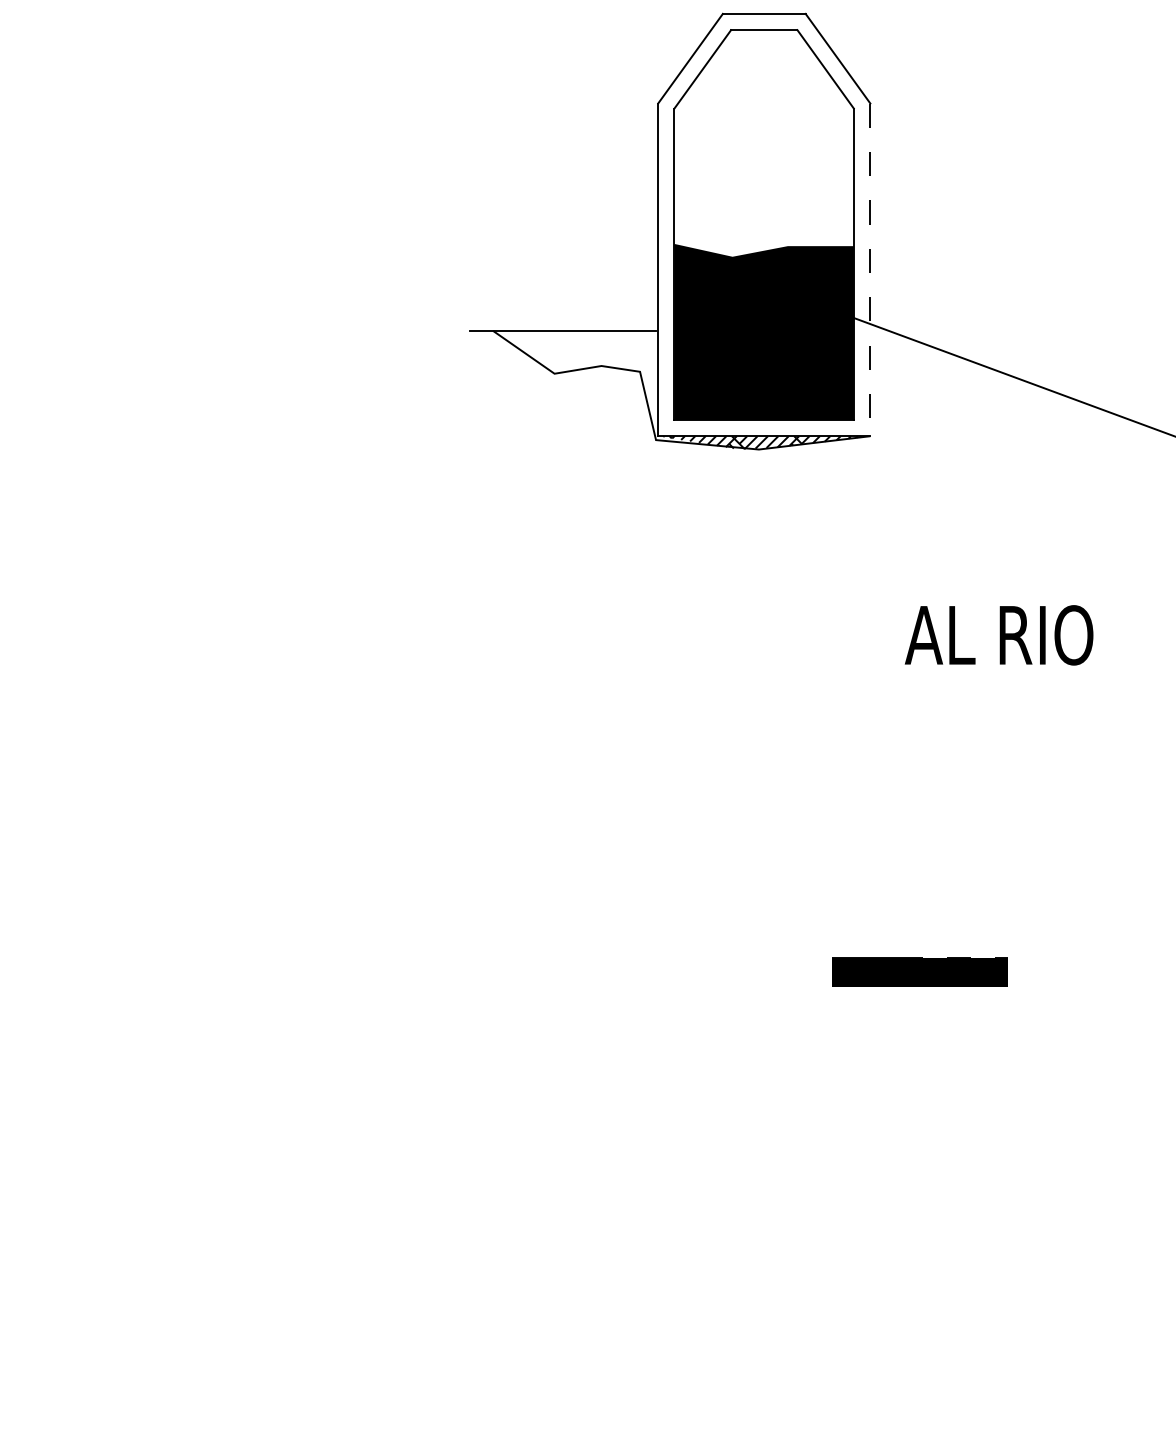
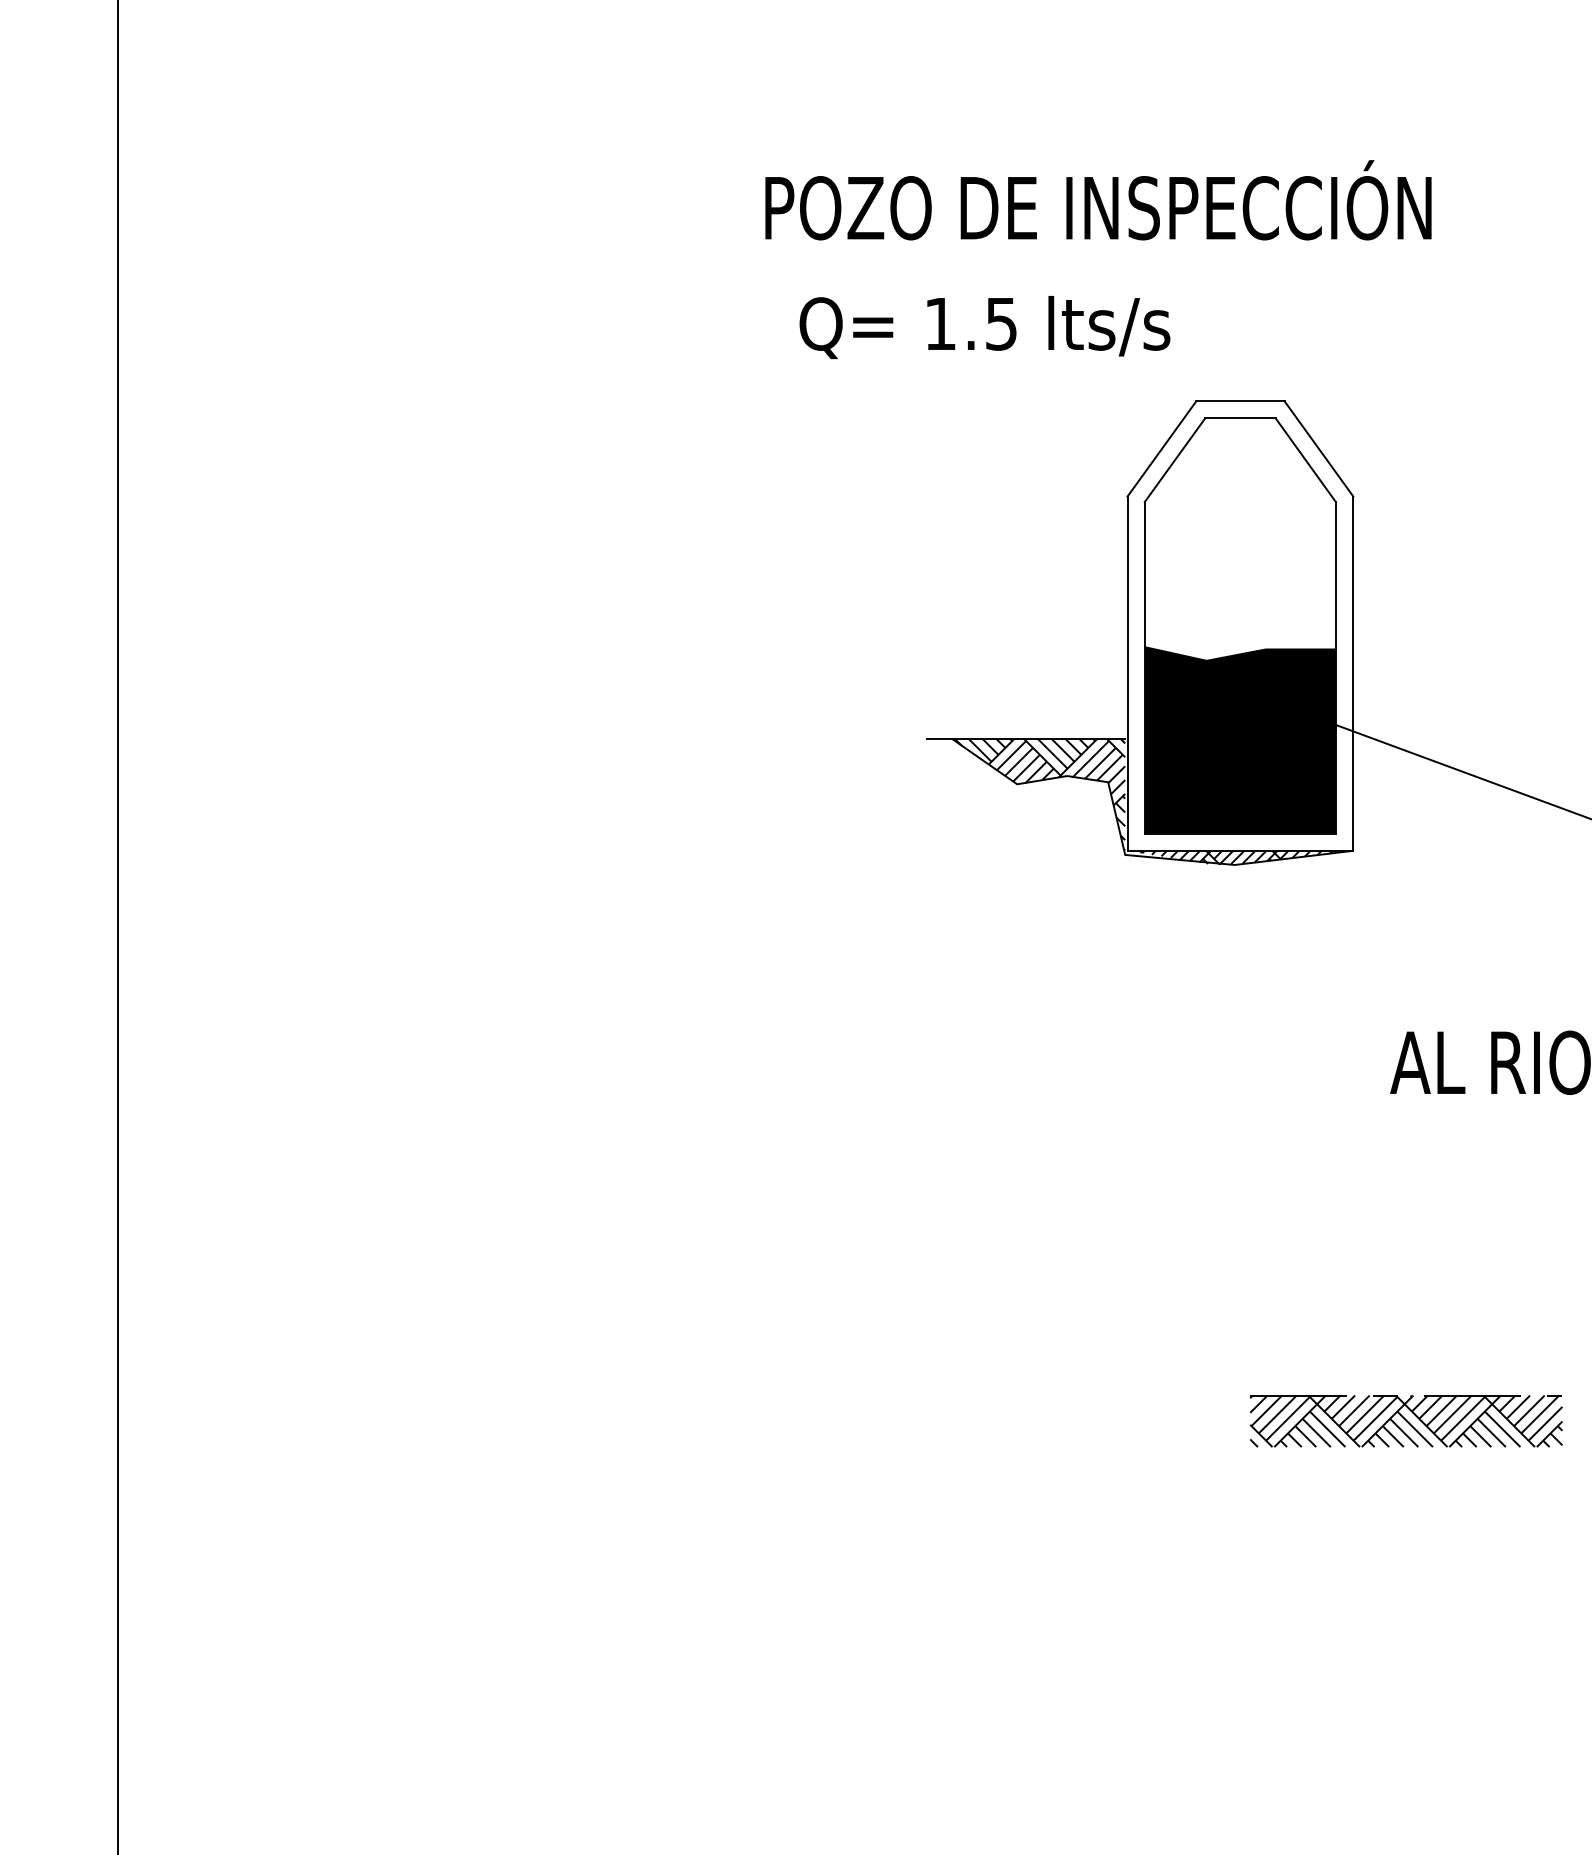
line: (870, 270) -> (1353, 674), dashed -> solid
hatch: (575, 383) -> (1039, 794), added
part: (919, 972) -> (1405, 1421), size x1.67

